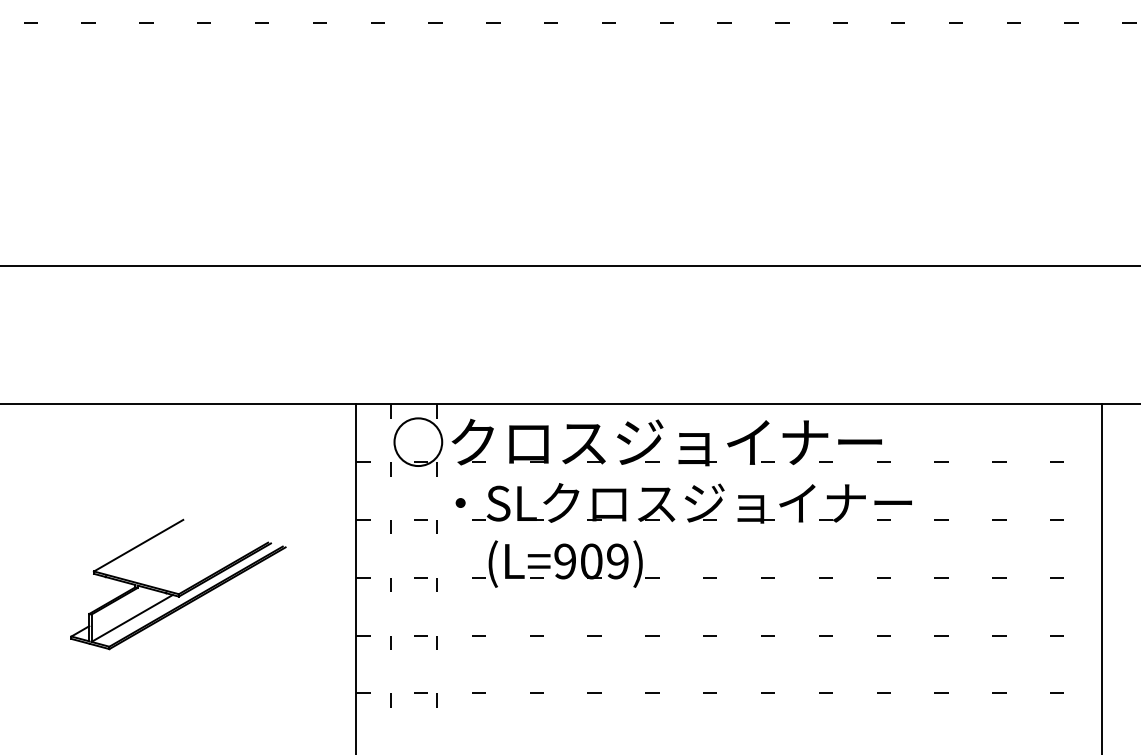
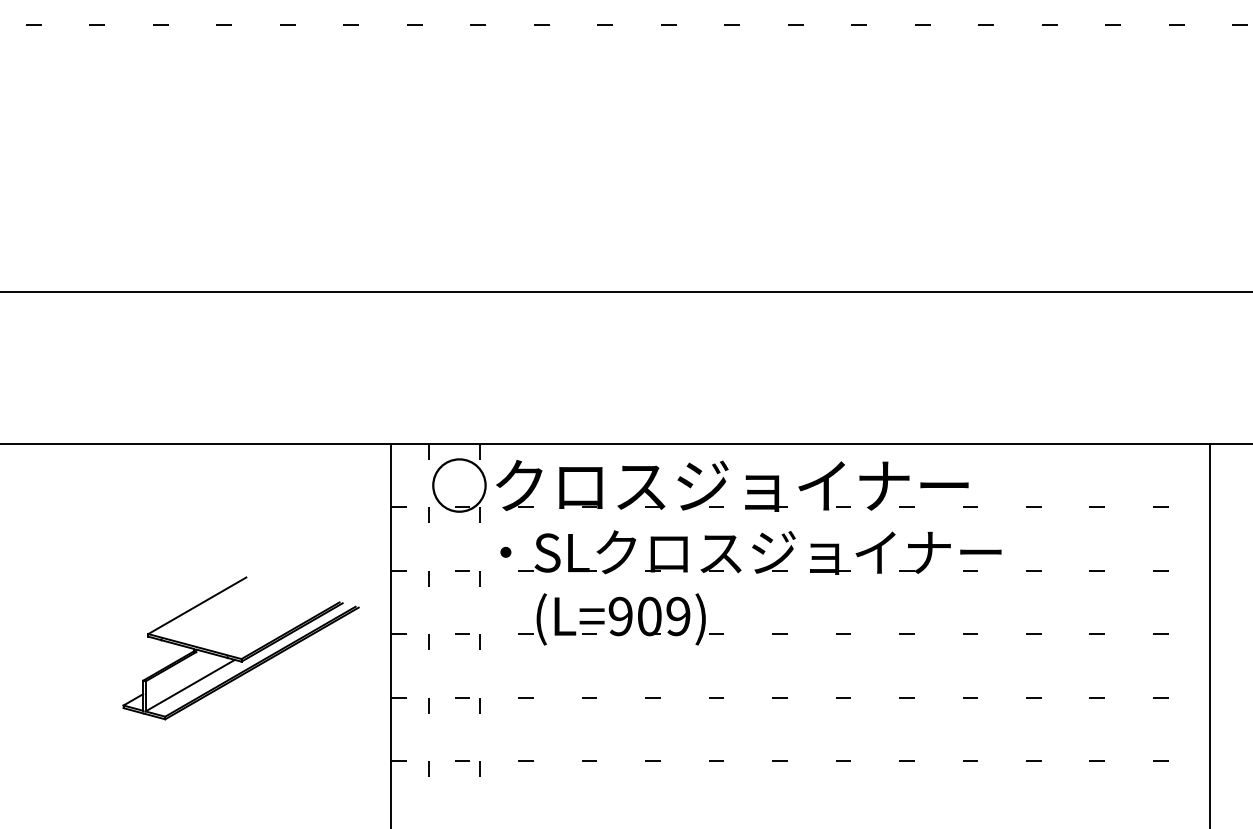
part: (181, 591) -> (244, 656), moved

